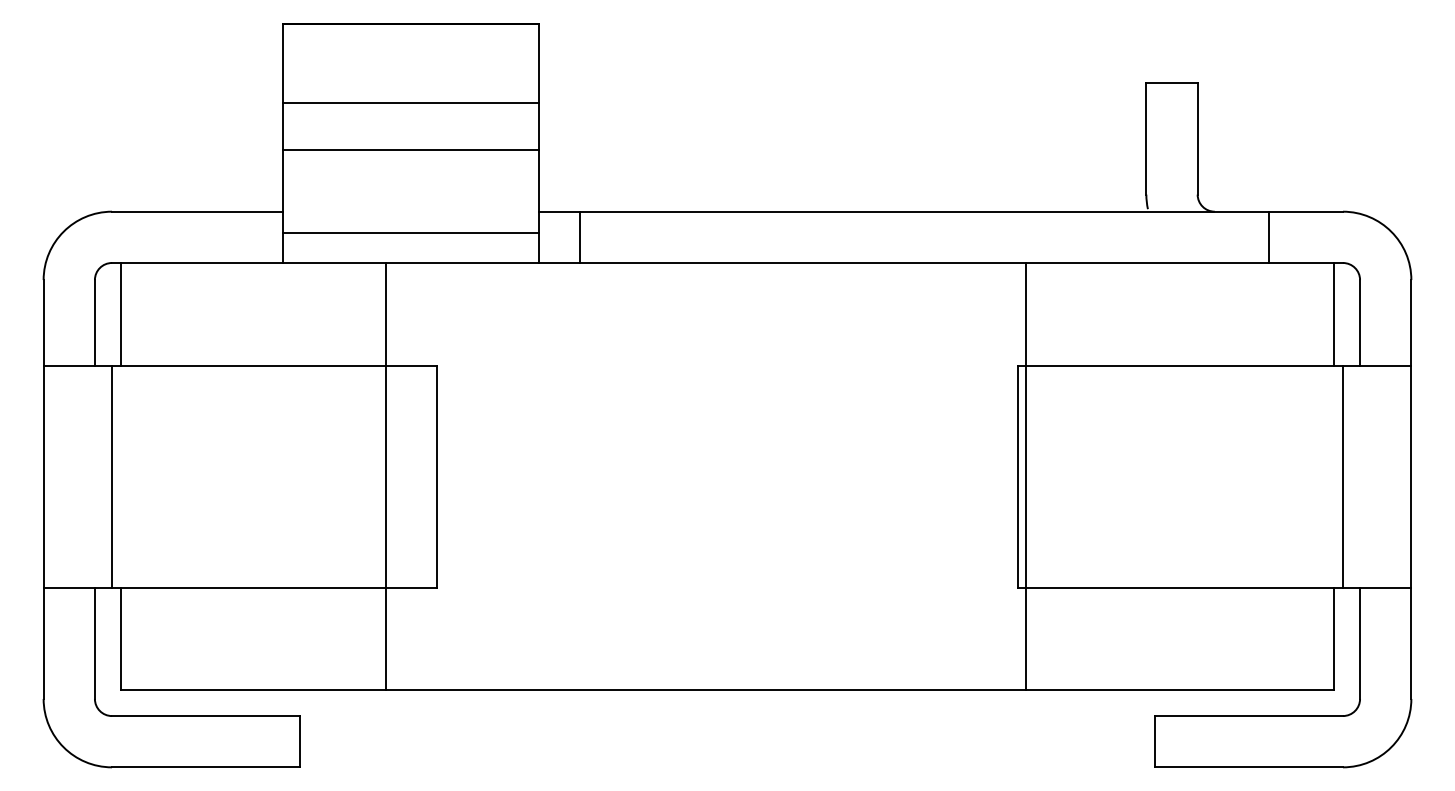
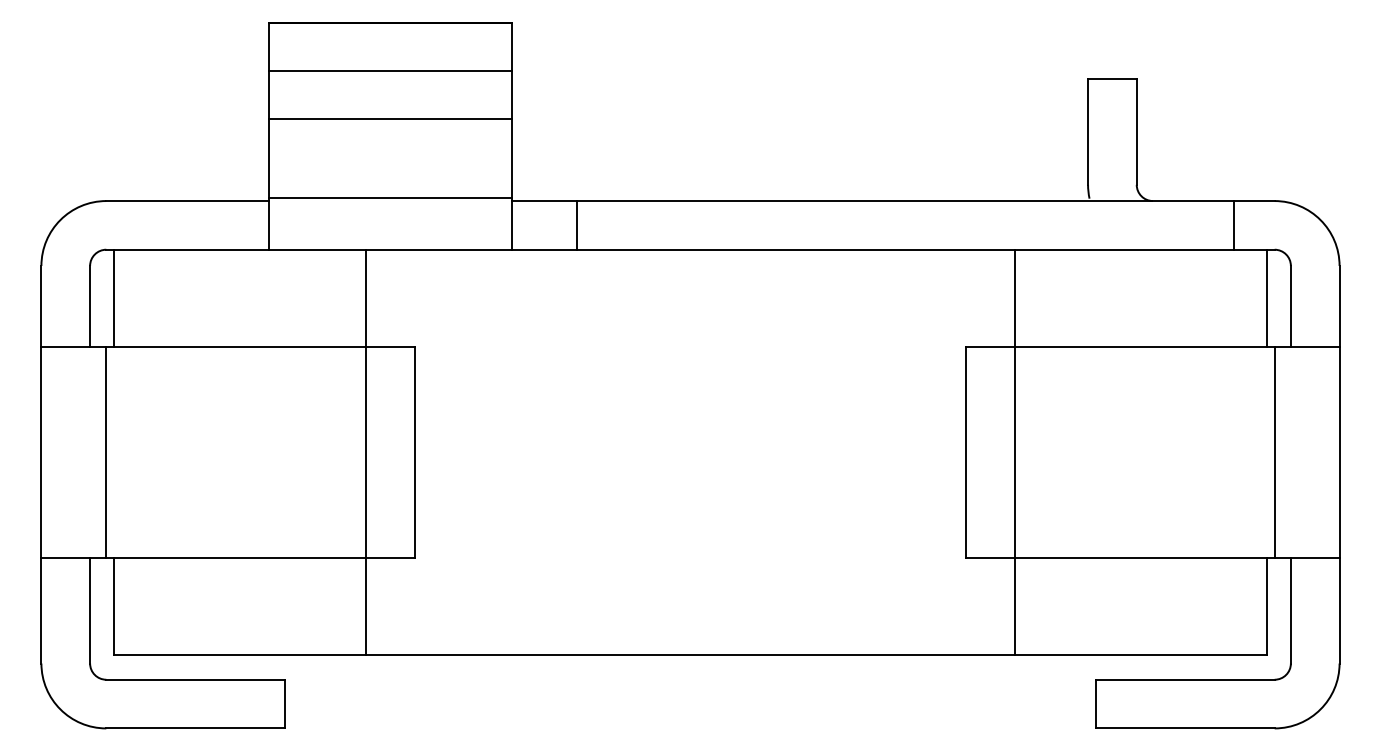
line: (411, 103) -> (390, 71), moved
line: (411, 150) -> (390, 119), moved
line: (411, 233) -> (390, 197), moved
line: (579, 237) -> (576, 225), moved
line: (1269, 237) -> (1234, 225), moved
line: (1026, 476) -> (1015, 452), moved

